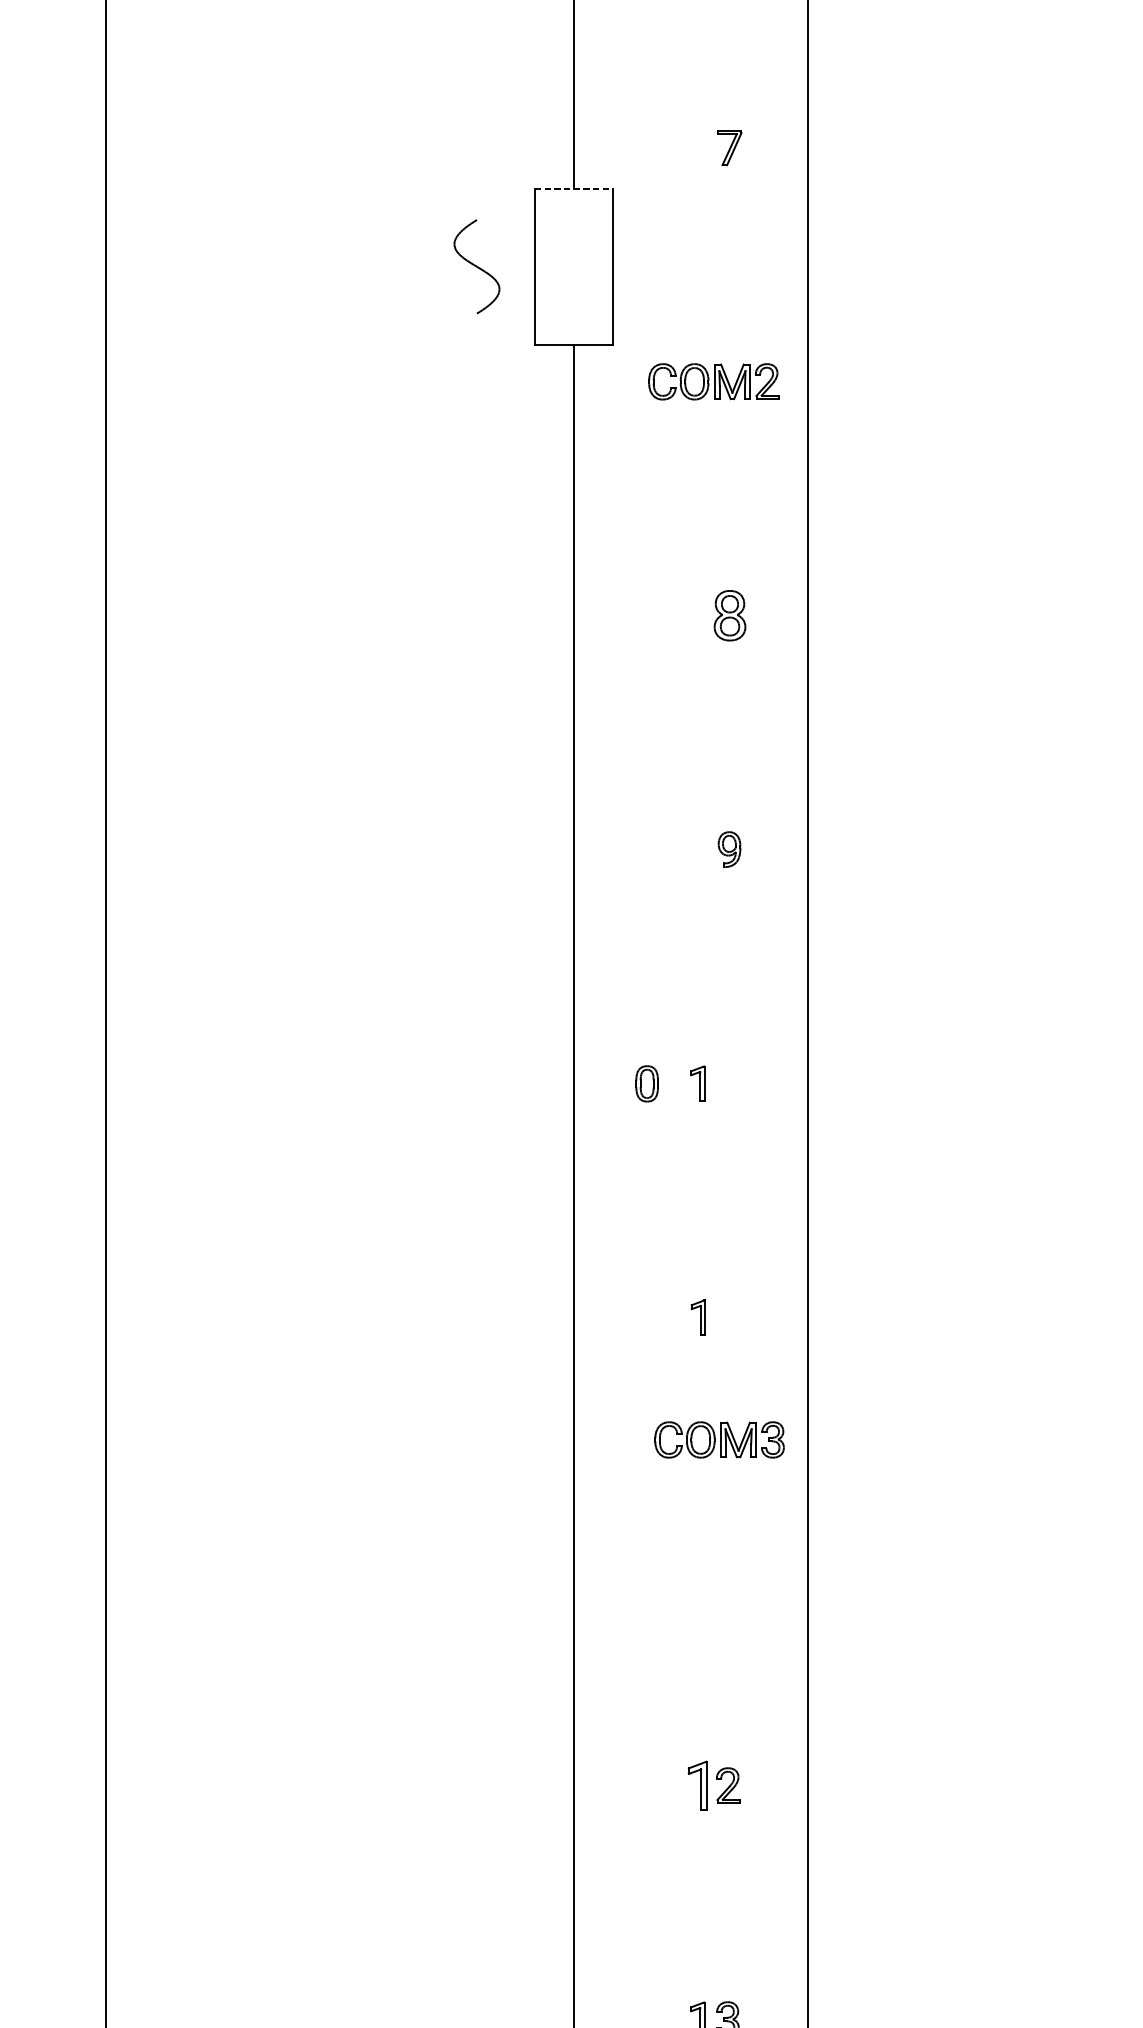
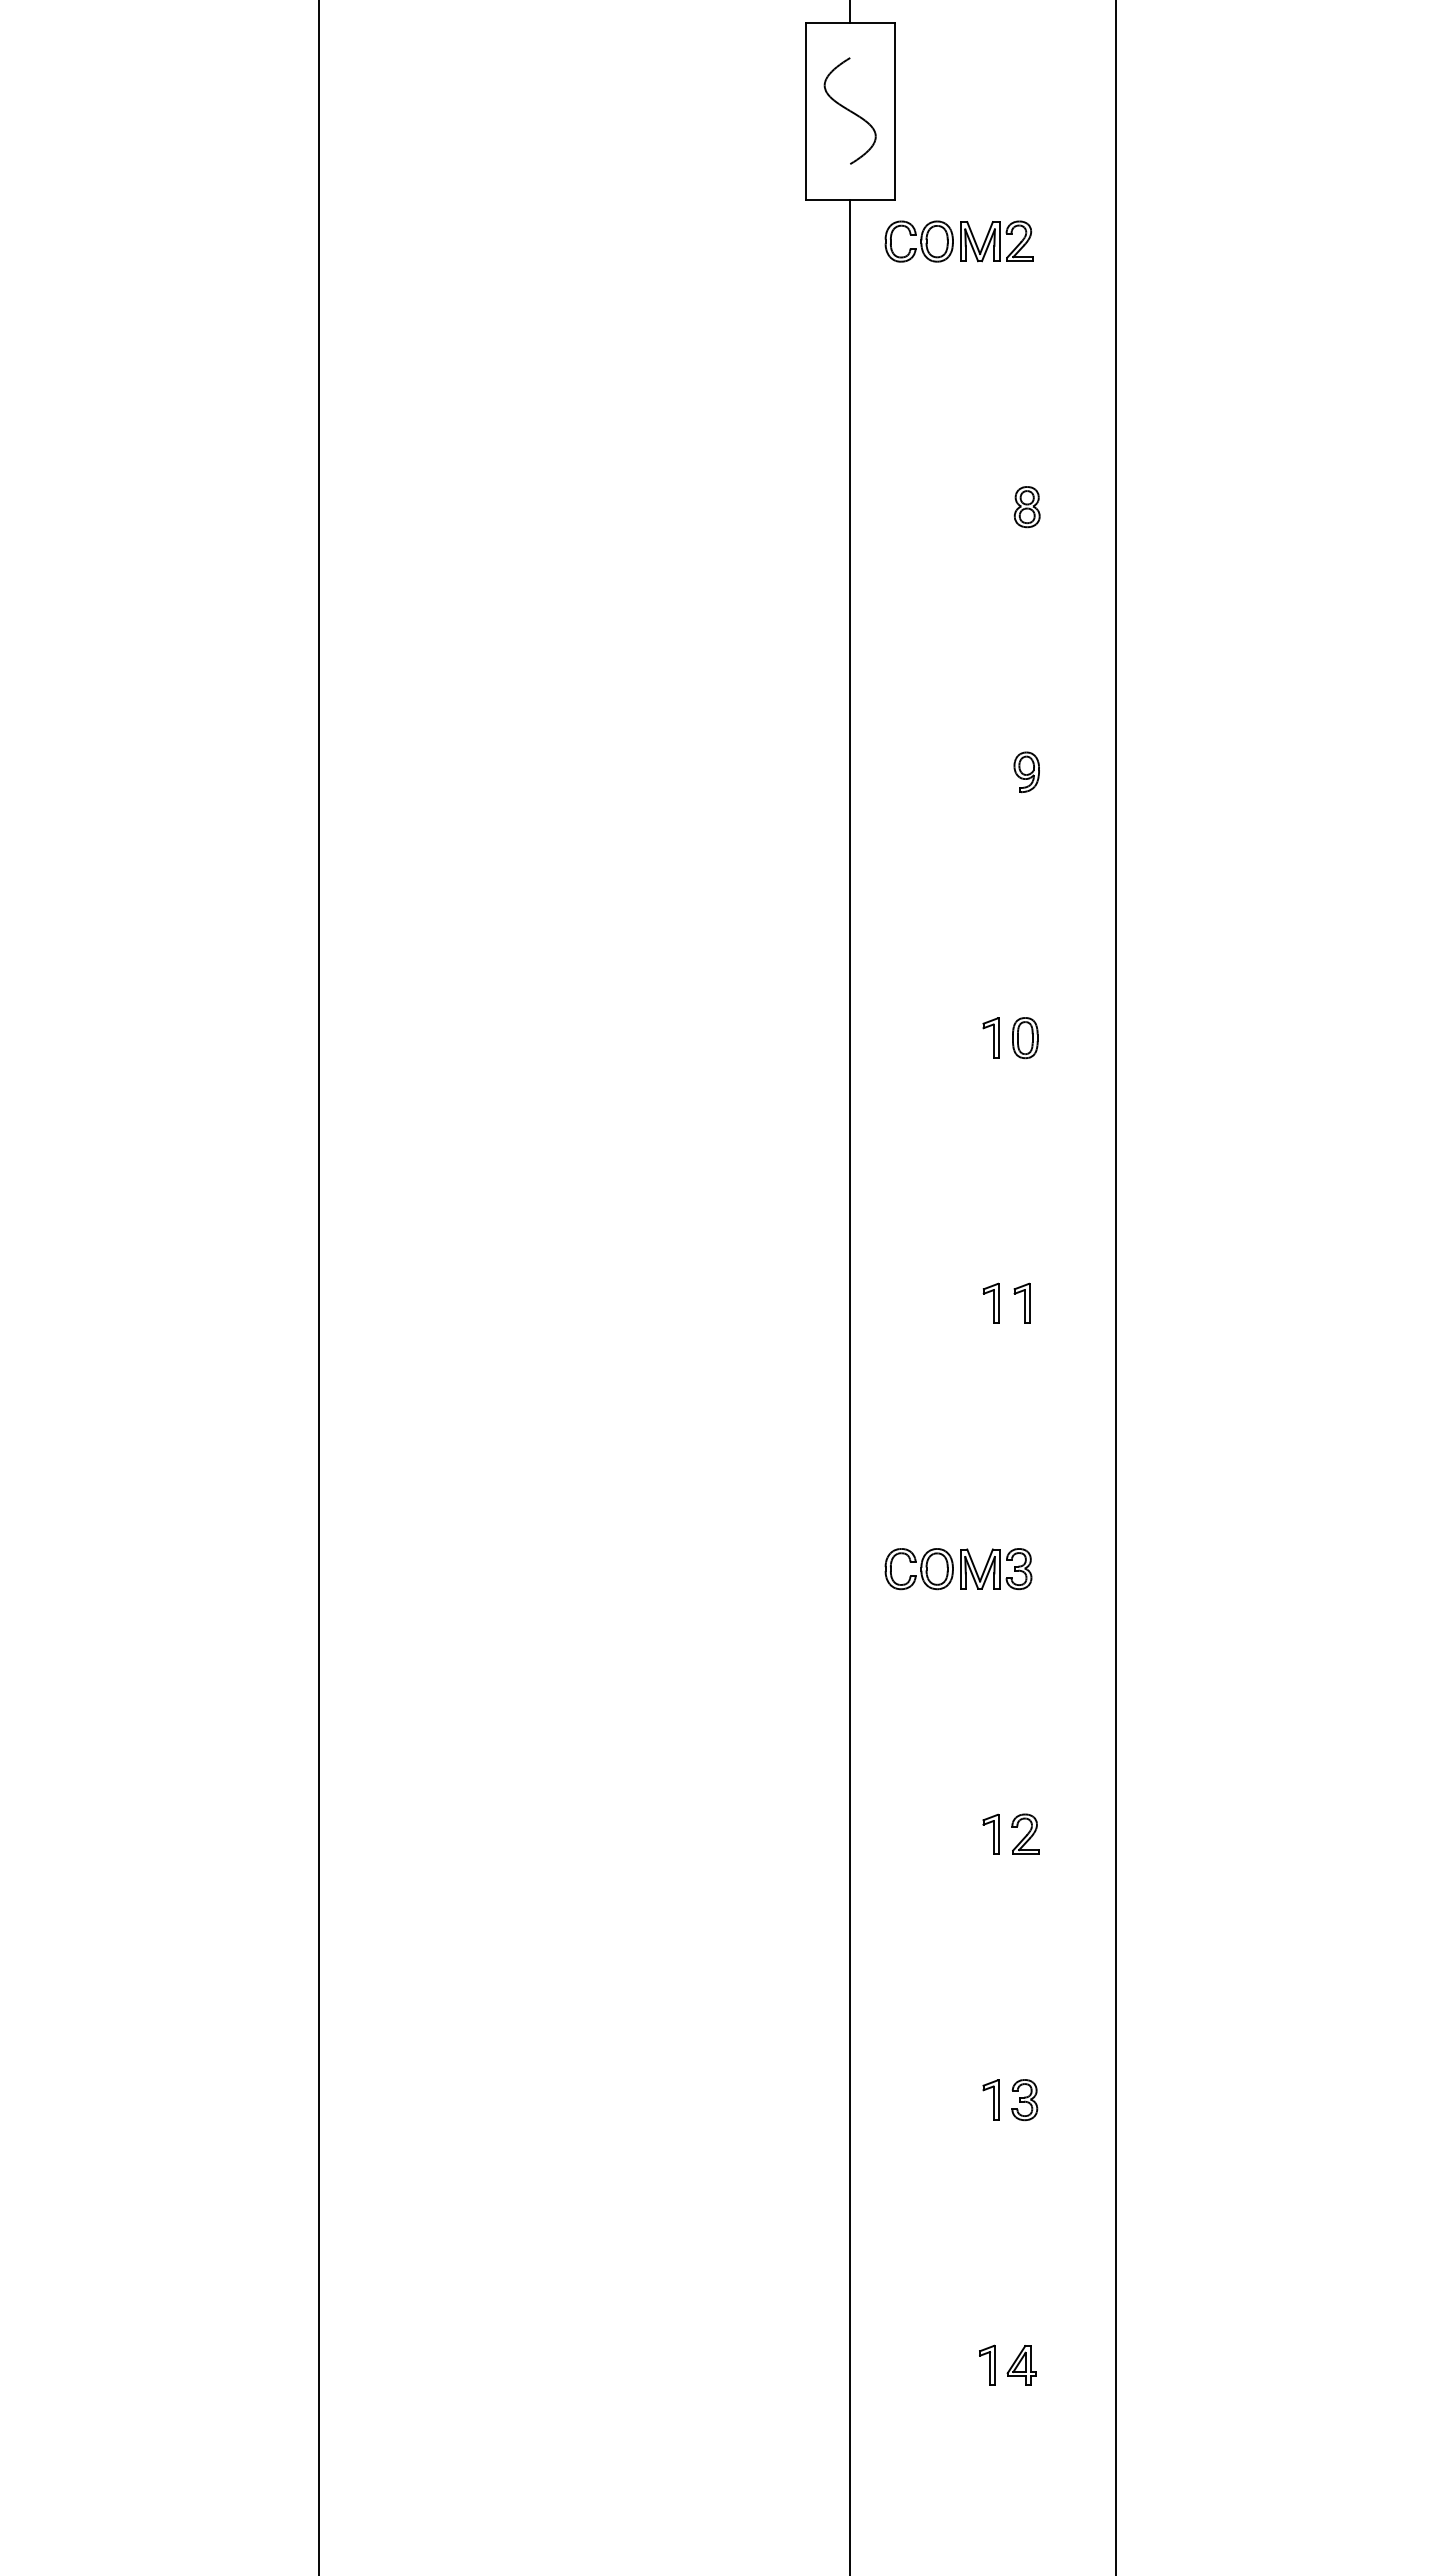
line: (574, 188) -> (850, 22), dashed -> solid
part: (476, 266) -> (849, 110), moved
part: (713, 381) -> (958, 241), moved
part: (729, 616) -> (1026, 507), size x0.71
part: (647, 1084) -> (1025, 1038), moved
part: (724, 1316) -> (1021, 1302), added
part: (719, 1440) -> (958, 1569), moved
part: (697, 1784) -> (990, 1833), size x0.71

